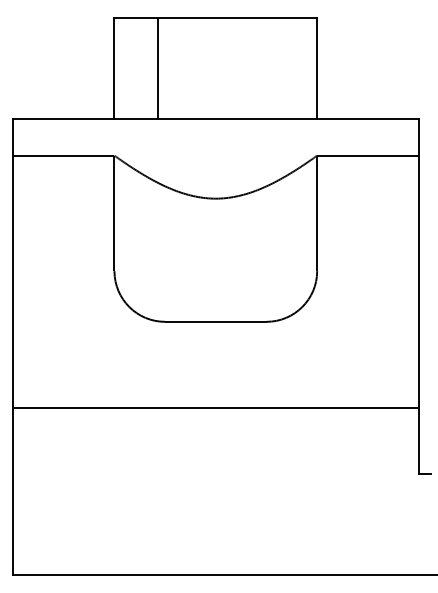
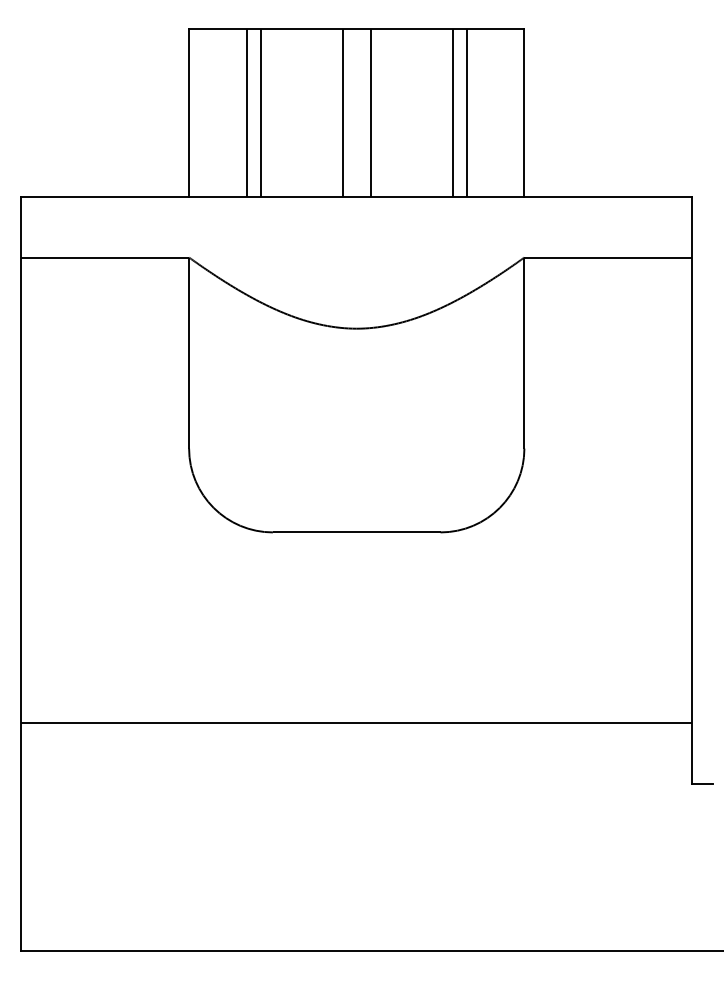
line: (149, 68) -> (247, 113), added
line: (207, 68) -> (342, 113), added
line: (224, 68) -> (371, 113), added
line: (274, 68) -> (453, 113), added
line: (282, 68) -> (467, 113), added
line: (215, 408) -> (356, 723), moved

